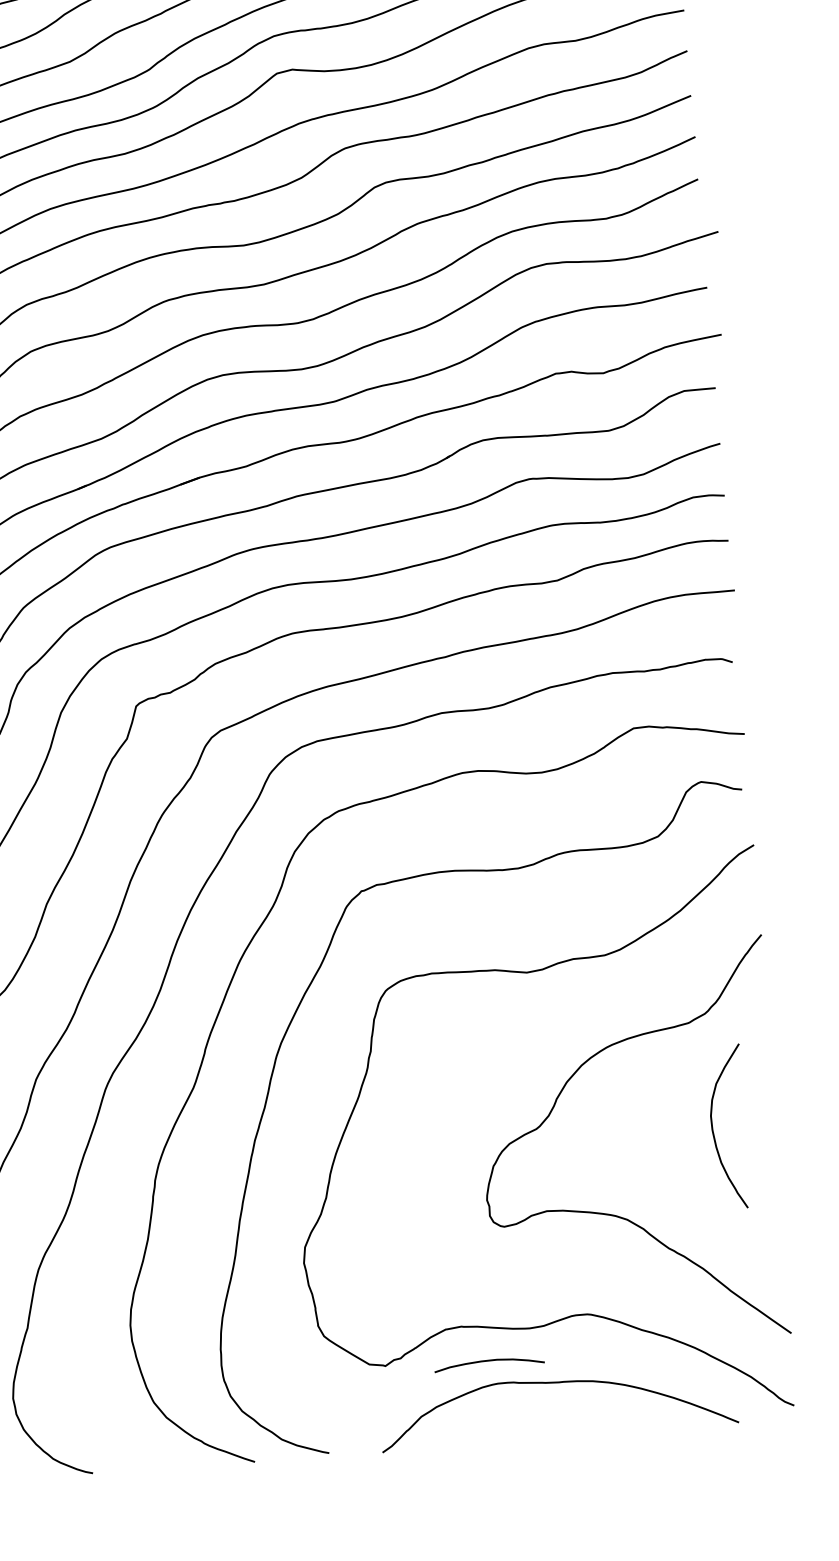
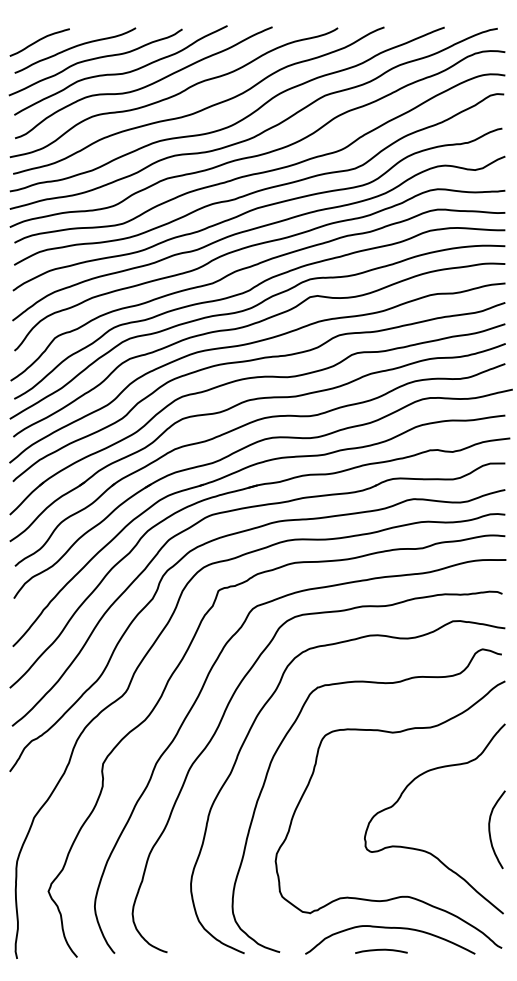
curve: (714, 1127) -> (490, 829), moved
curve: (489, 1362) -> (381, 950), moved

